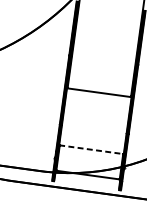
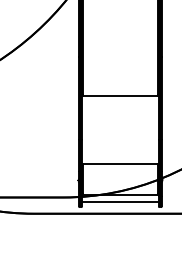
line: (91, 149) -> (120, 164), dashed -> solid
line: (86, 181) -> (119, 202), added

